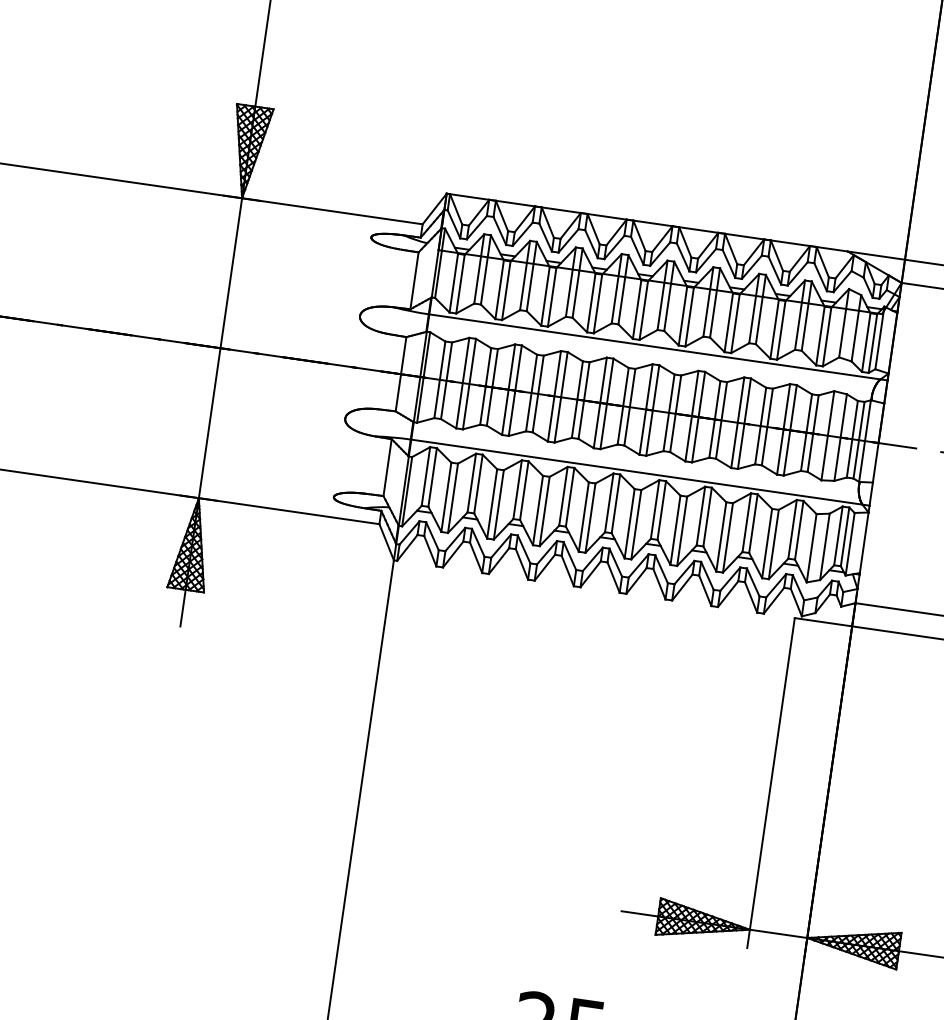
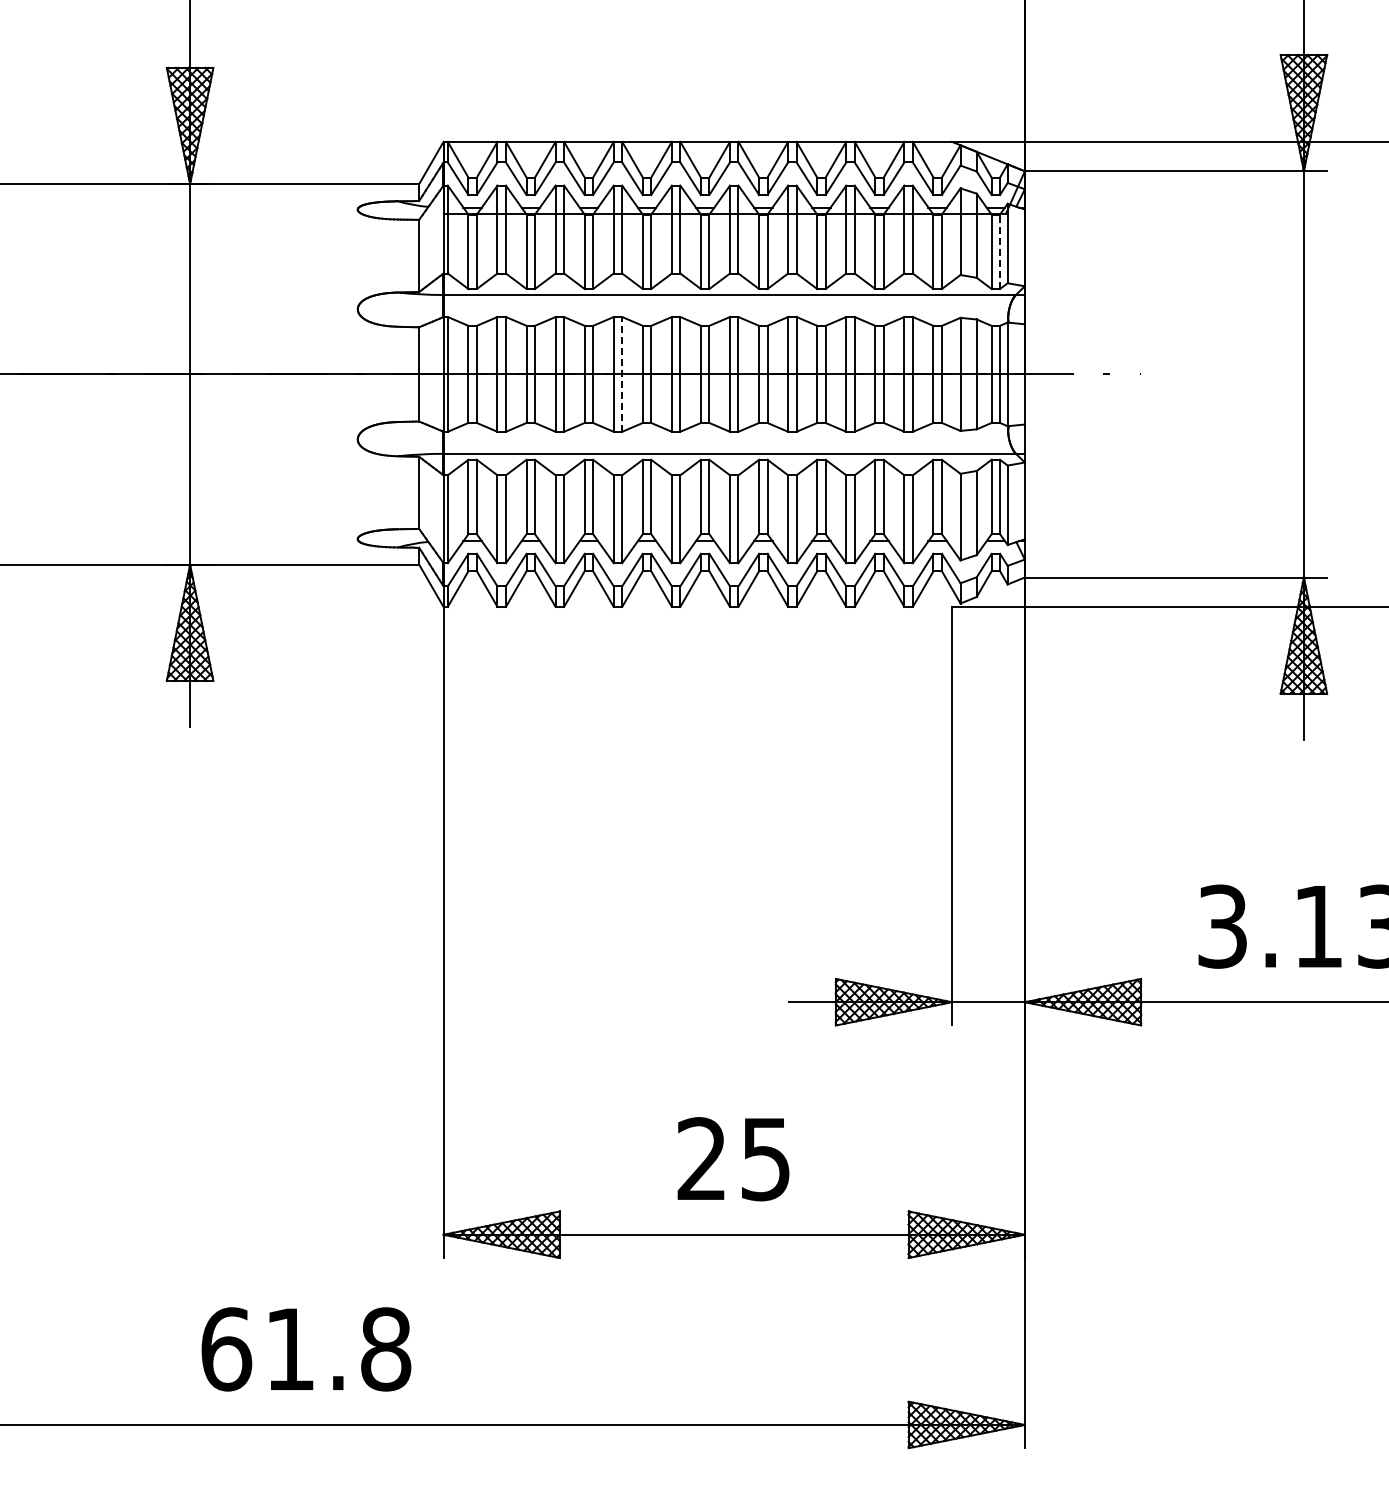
line: (873, 343) -> (1000, 251), solid -> dashed
line: (561, 396) -> (622, 373), solid -> dashed

